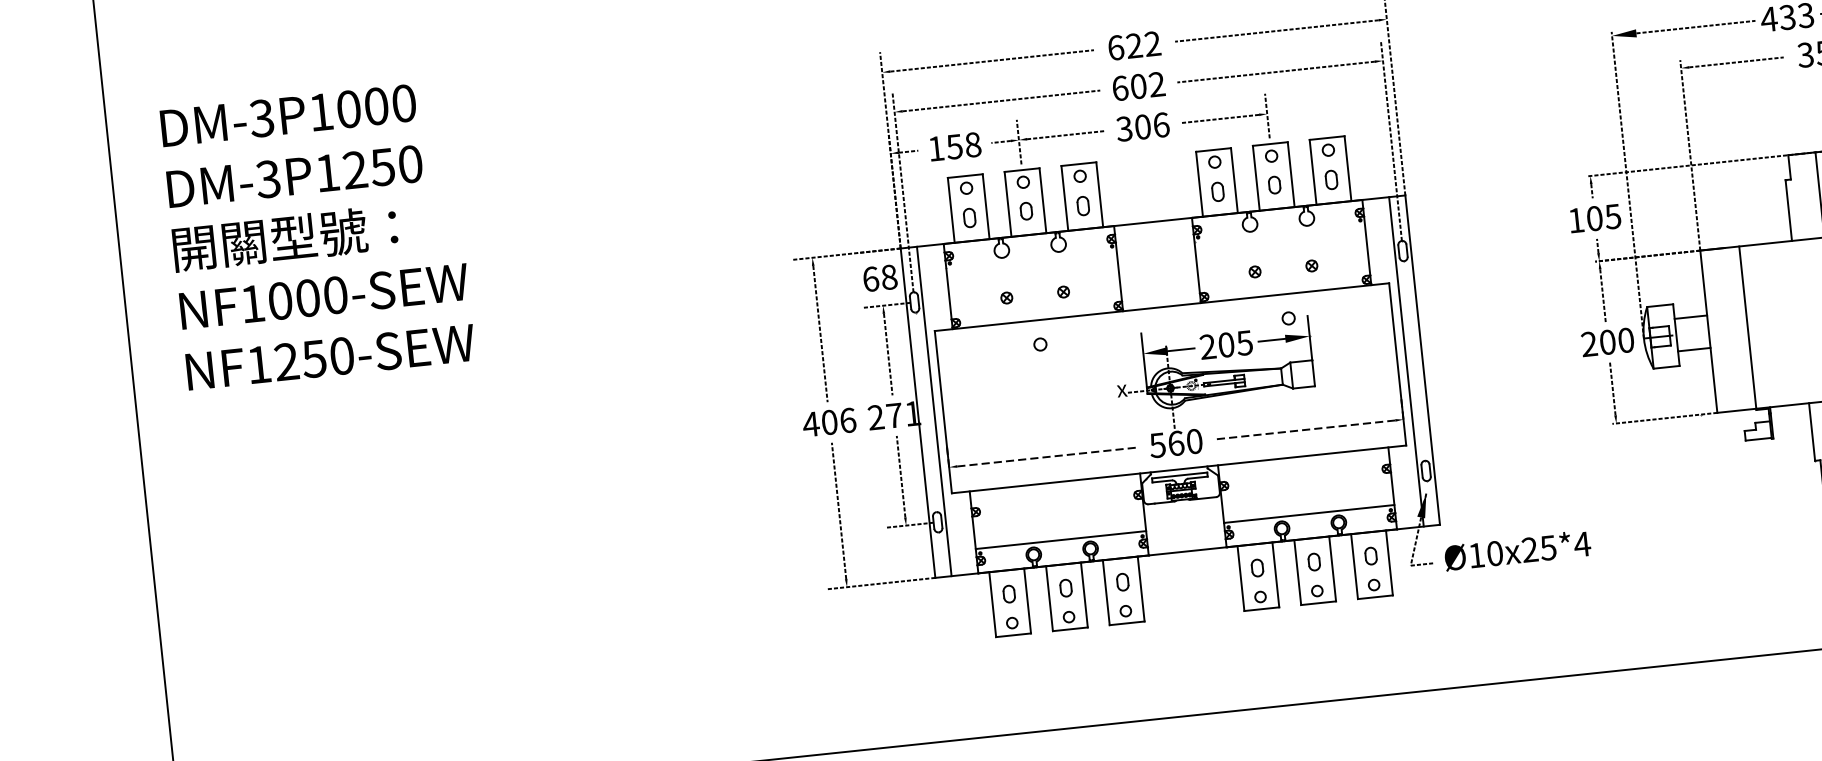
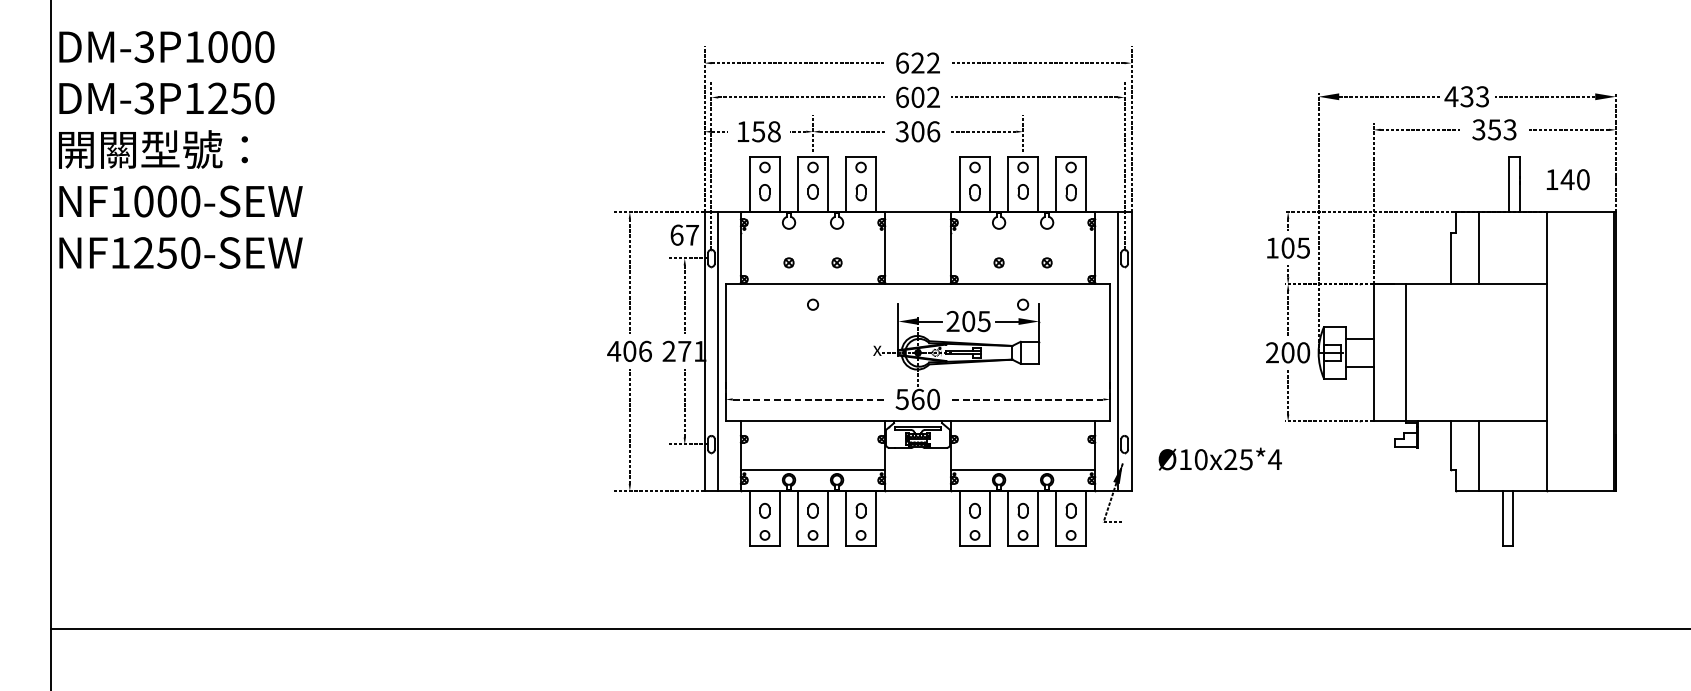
text: (317, 235) -> (180, 149), moved
text: (889, 276) -> (692, 234), 68 -> 67
text: (1516, 549) -> (1219, 458), moved

